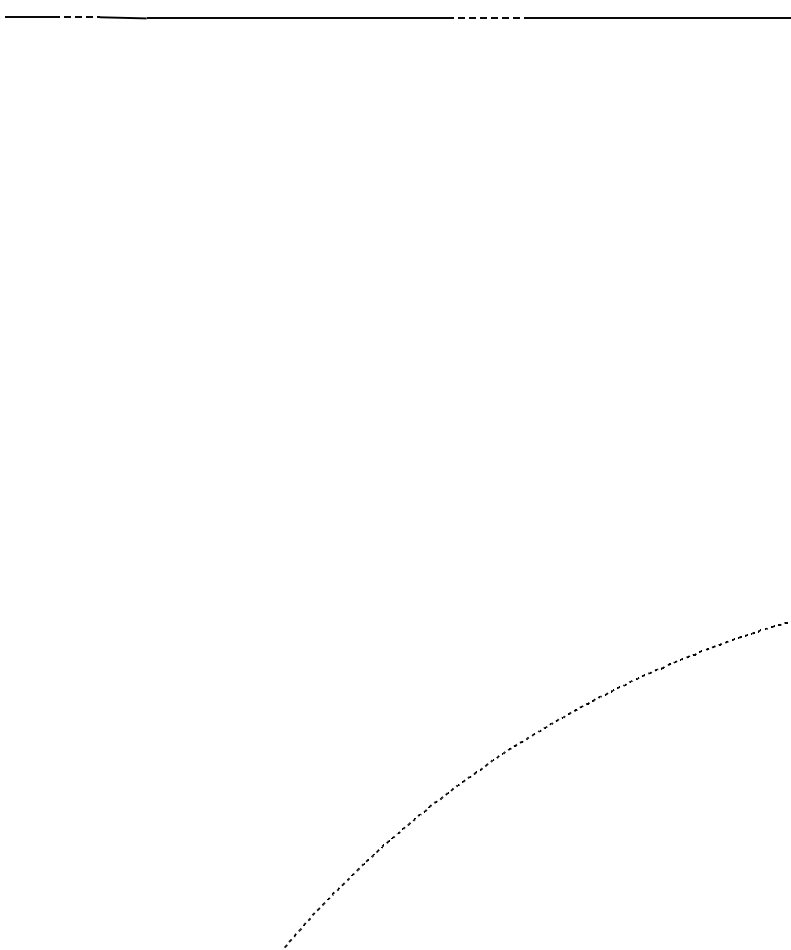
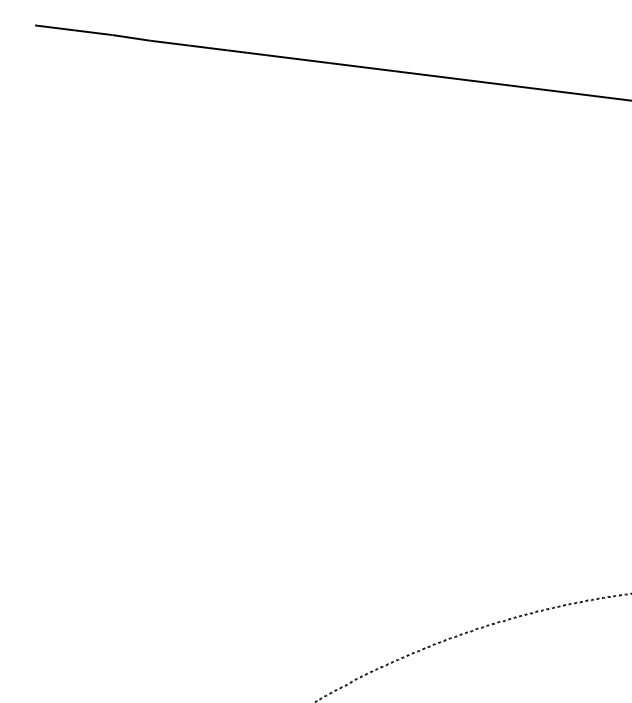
line: (76, 17) -> (93, 32), dashed -> solid
line: (486, 18) -> (426, 75), dashed -> solid

